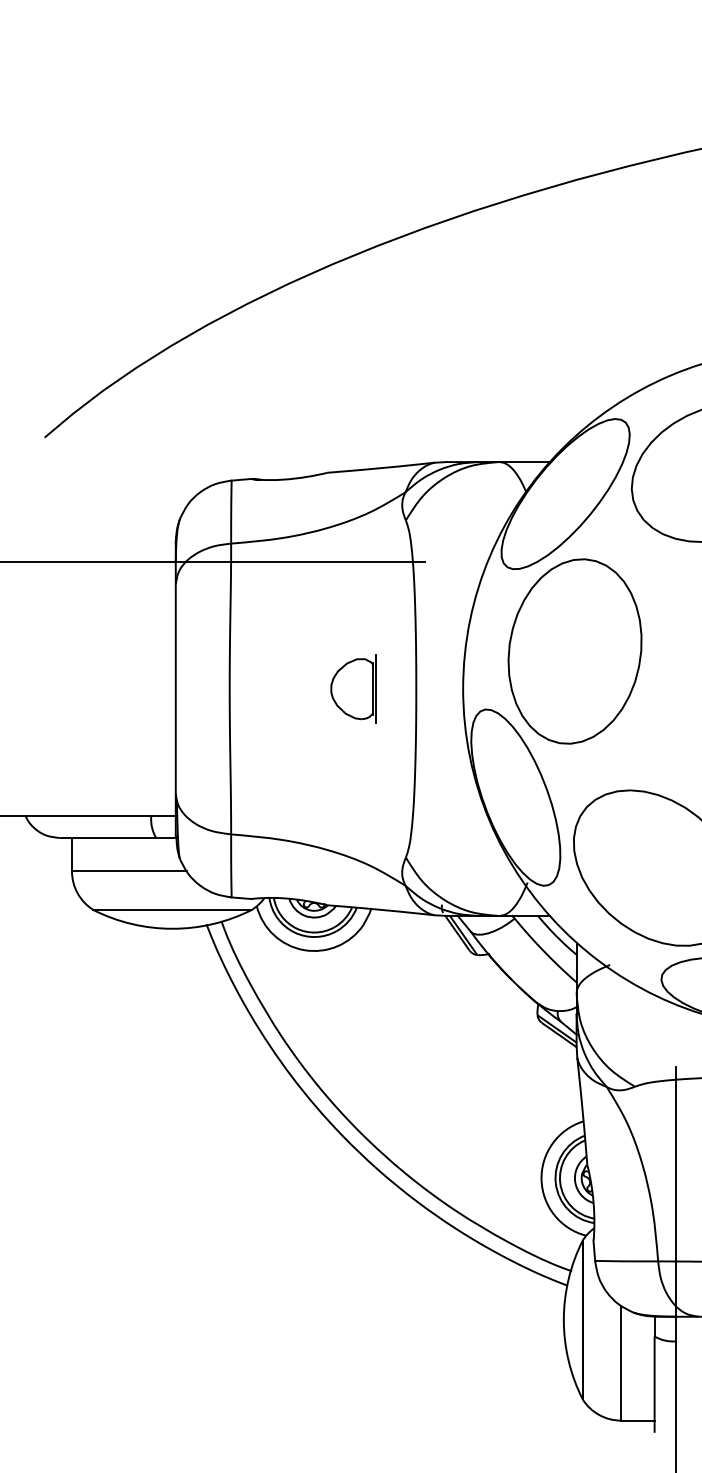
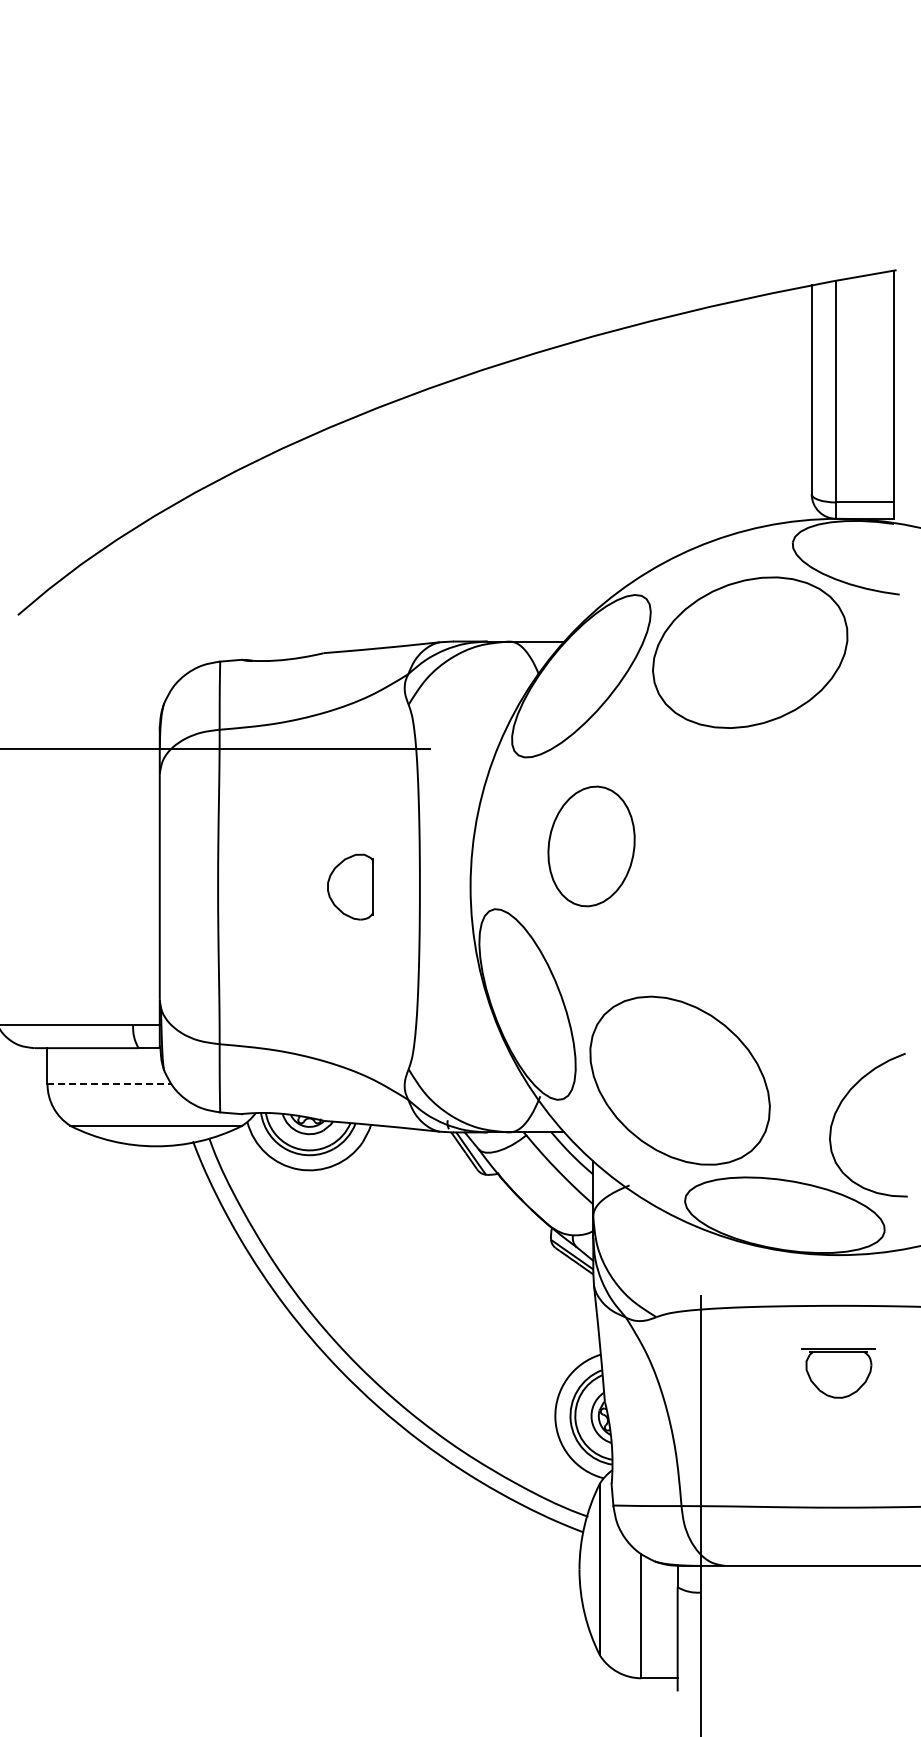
part: (574, 651) -> (591, 846), size x0.6
line: (376, 688) -> (376, 886), removed
line: (130, 871) -> (110, 1084), solid -> dashed

